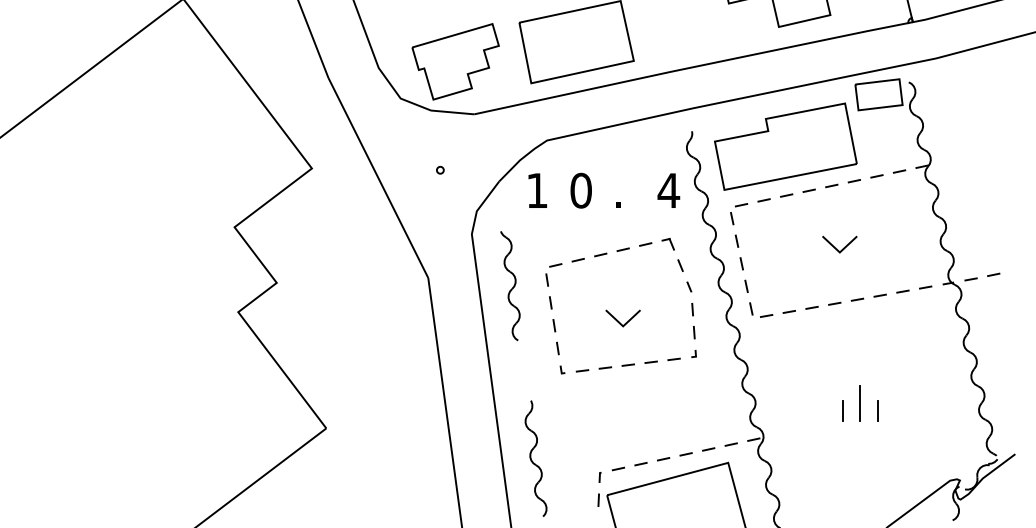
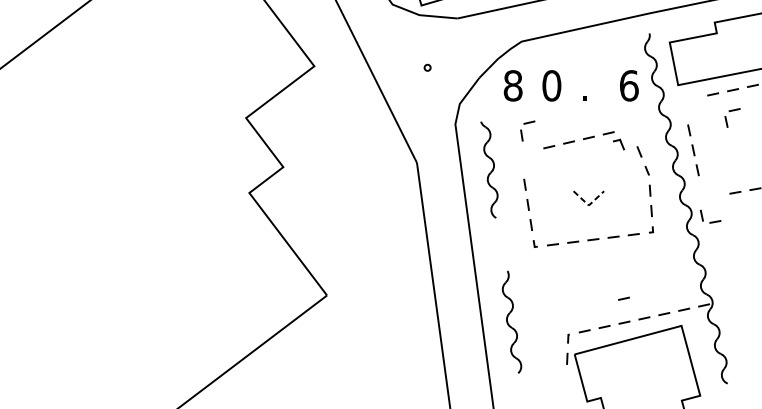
text: (537, 190) -> (513, 85), 1 -> 8
text: (668, 190) -> (628, 85), 4 -> 6
part: (732, 214) -> (726, 118), moved
part: (667, 244) -> (618, 144), moved
part: (553, 274) -> (527, 130), moved
part: (762, 315) -> (711, 221), moved
line: (623, 326) -> (589, 205), solid -> dashed
line: (662, 432) -> (623, 299), added

